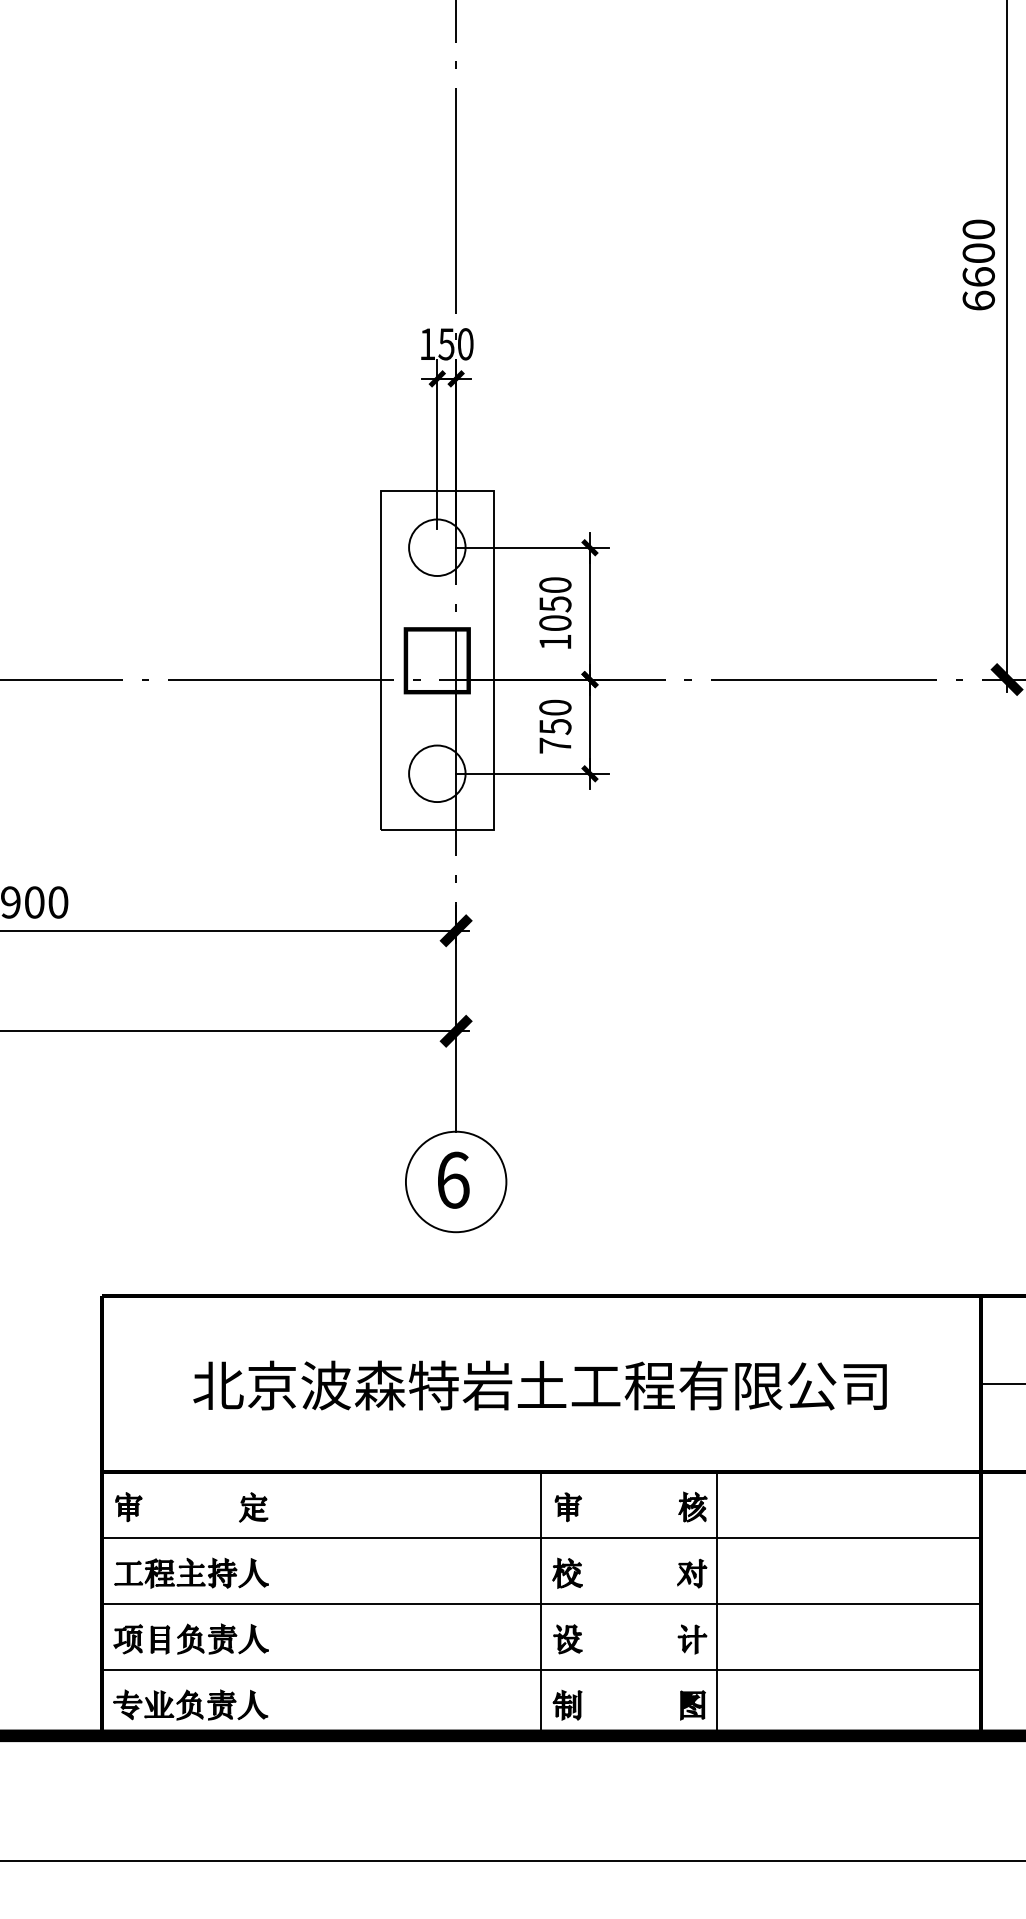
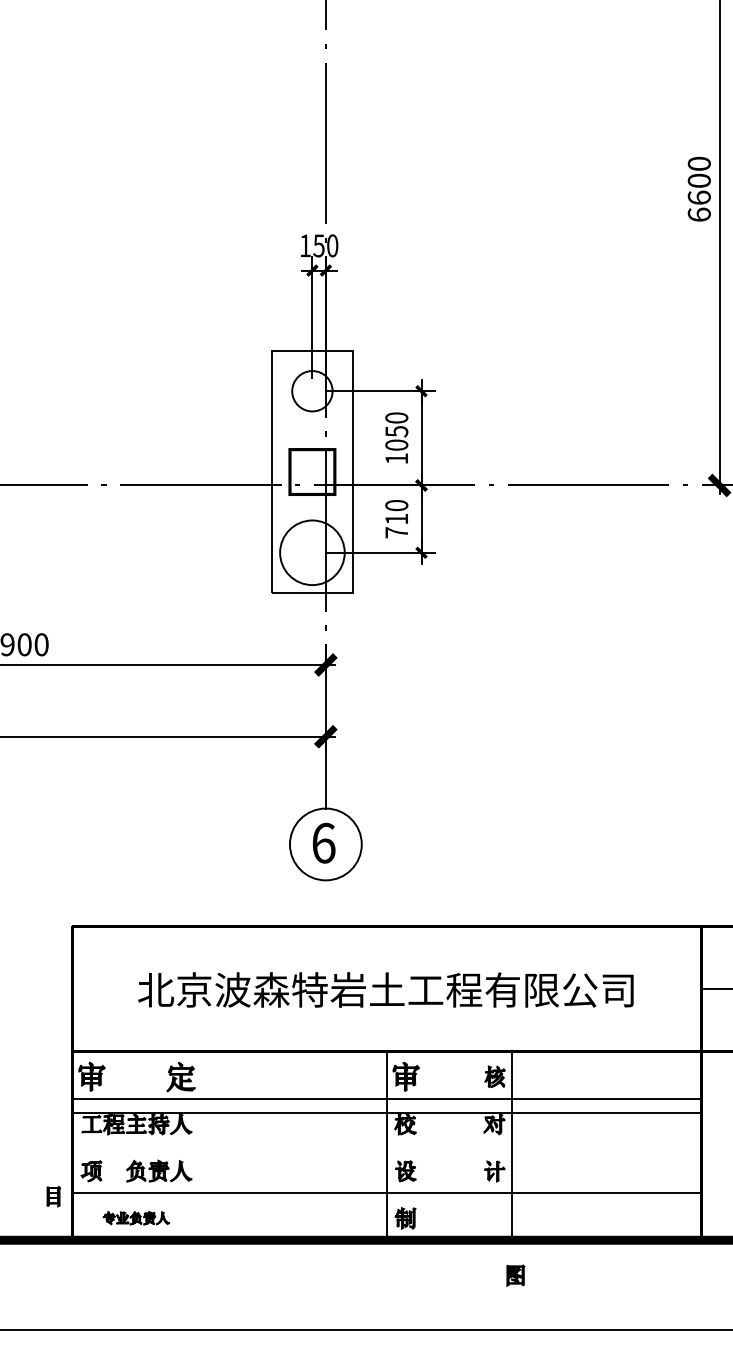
text: (555, 727) -> (396, 519), 750 -> 710
circle: (437, 773) -> (312, 552), size x1.6
part: (128, 1507) -> (91, 1077), size x1.4
part: (253, 1507) -> (181, 1077), size x1.4
part: (567, 1507) -> (405, 1077), size x1.4
line: (541, 1603) -> (386, 1112), moved
part: (160, 1639) -> (53, 1196), moved
part: (190, 1704) -> (136, 1217), size x0.6
part: (692, 1705) -> (515, 1275), moved

